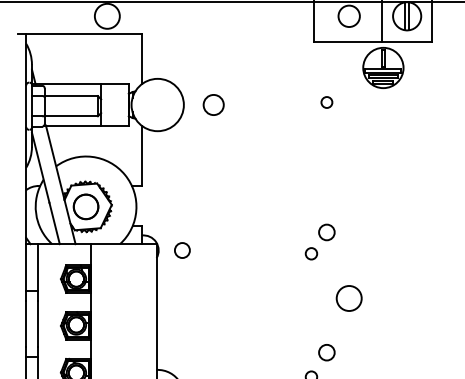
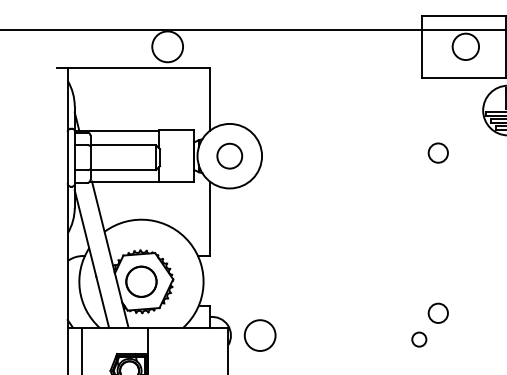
circle: (326, 102) -> (437, 153), size x1.43
circle: (213, 104) -> (229, 155), moved
circle: (182, 250) -> (260, 335), size x1.67

